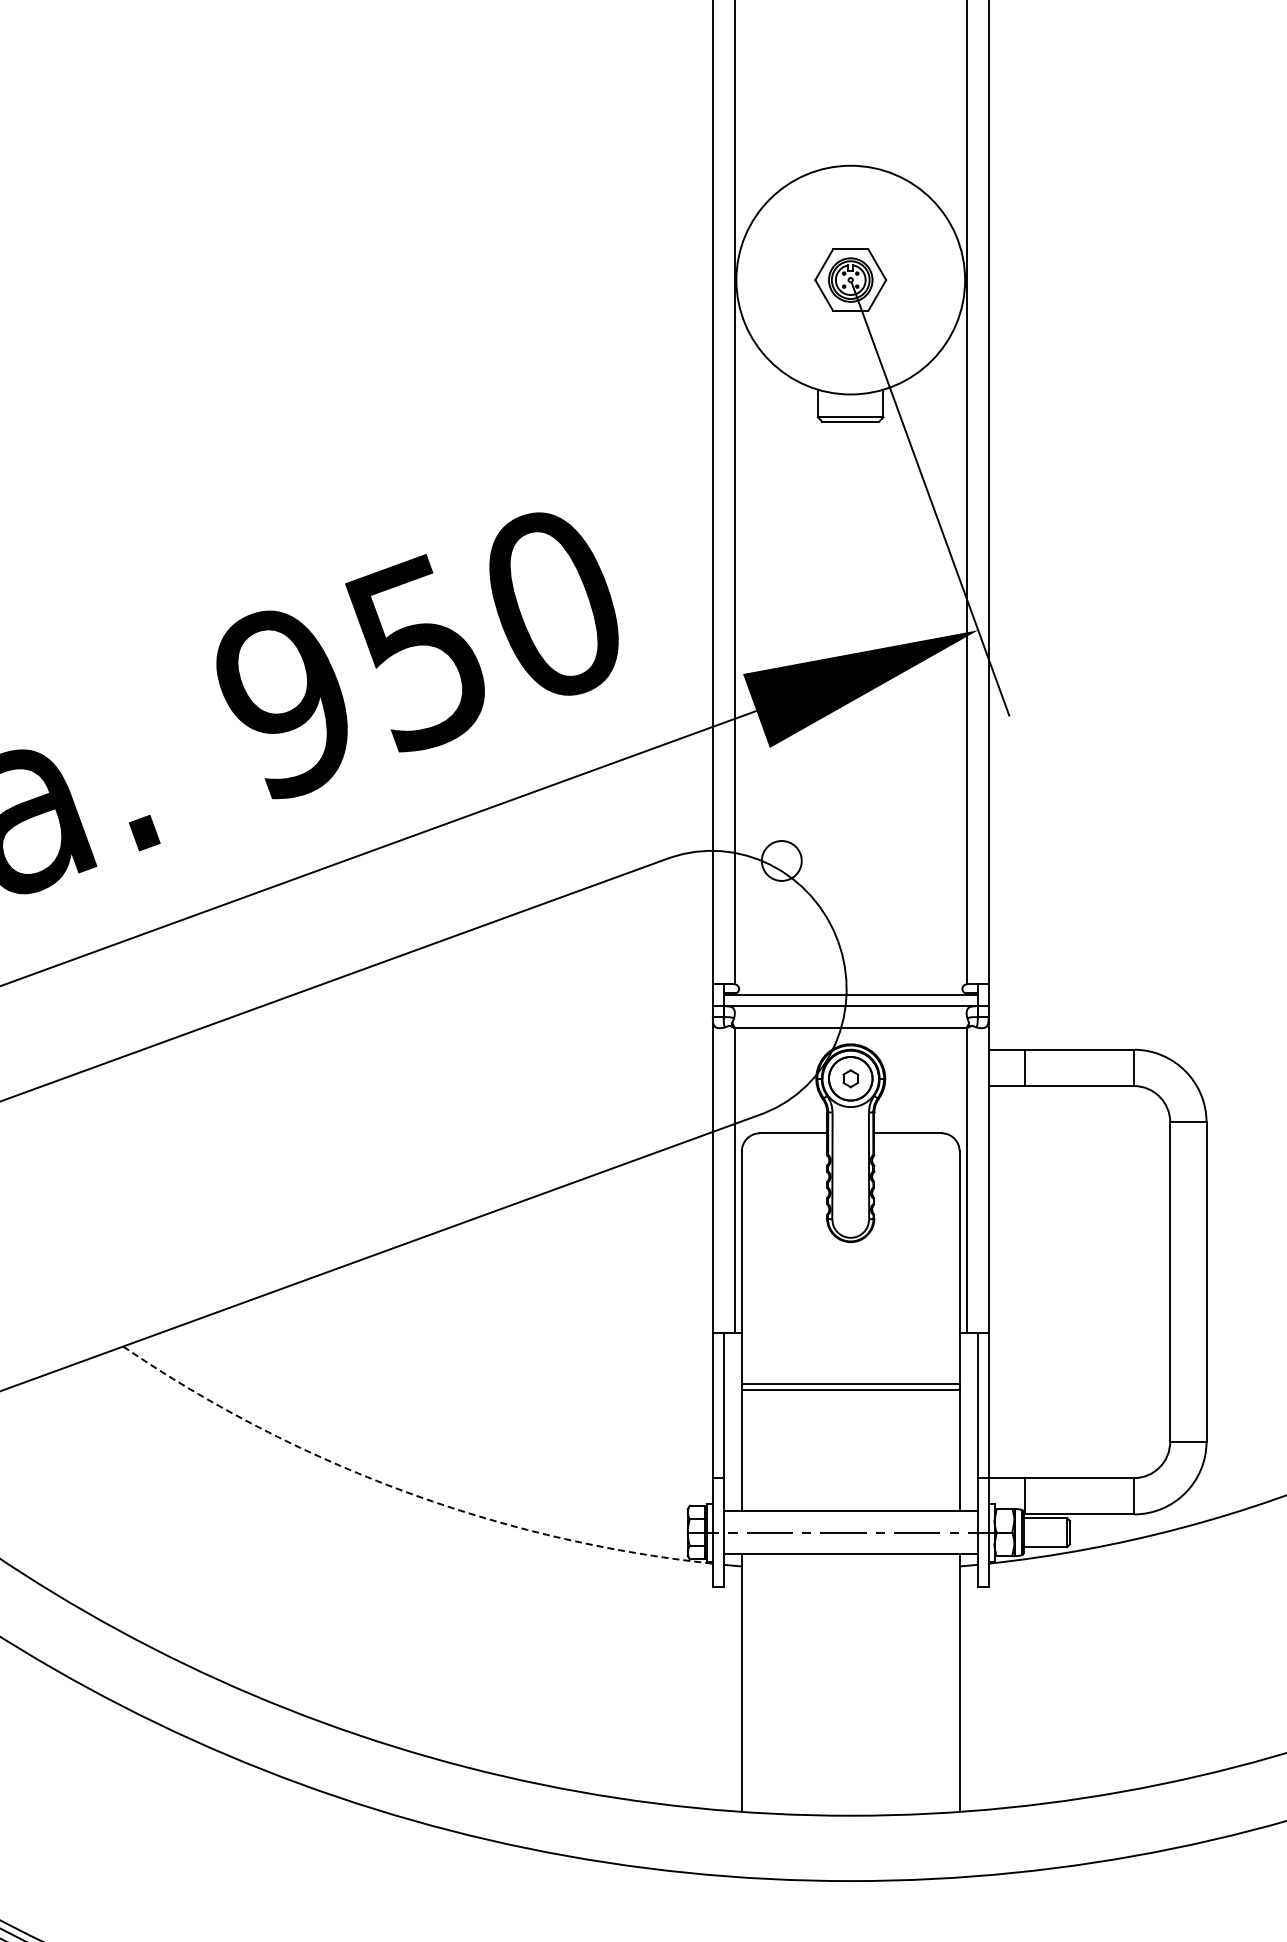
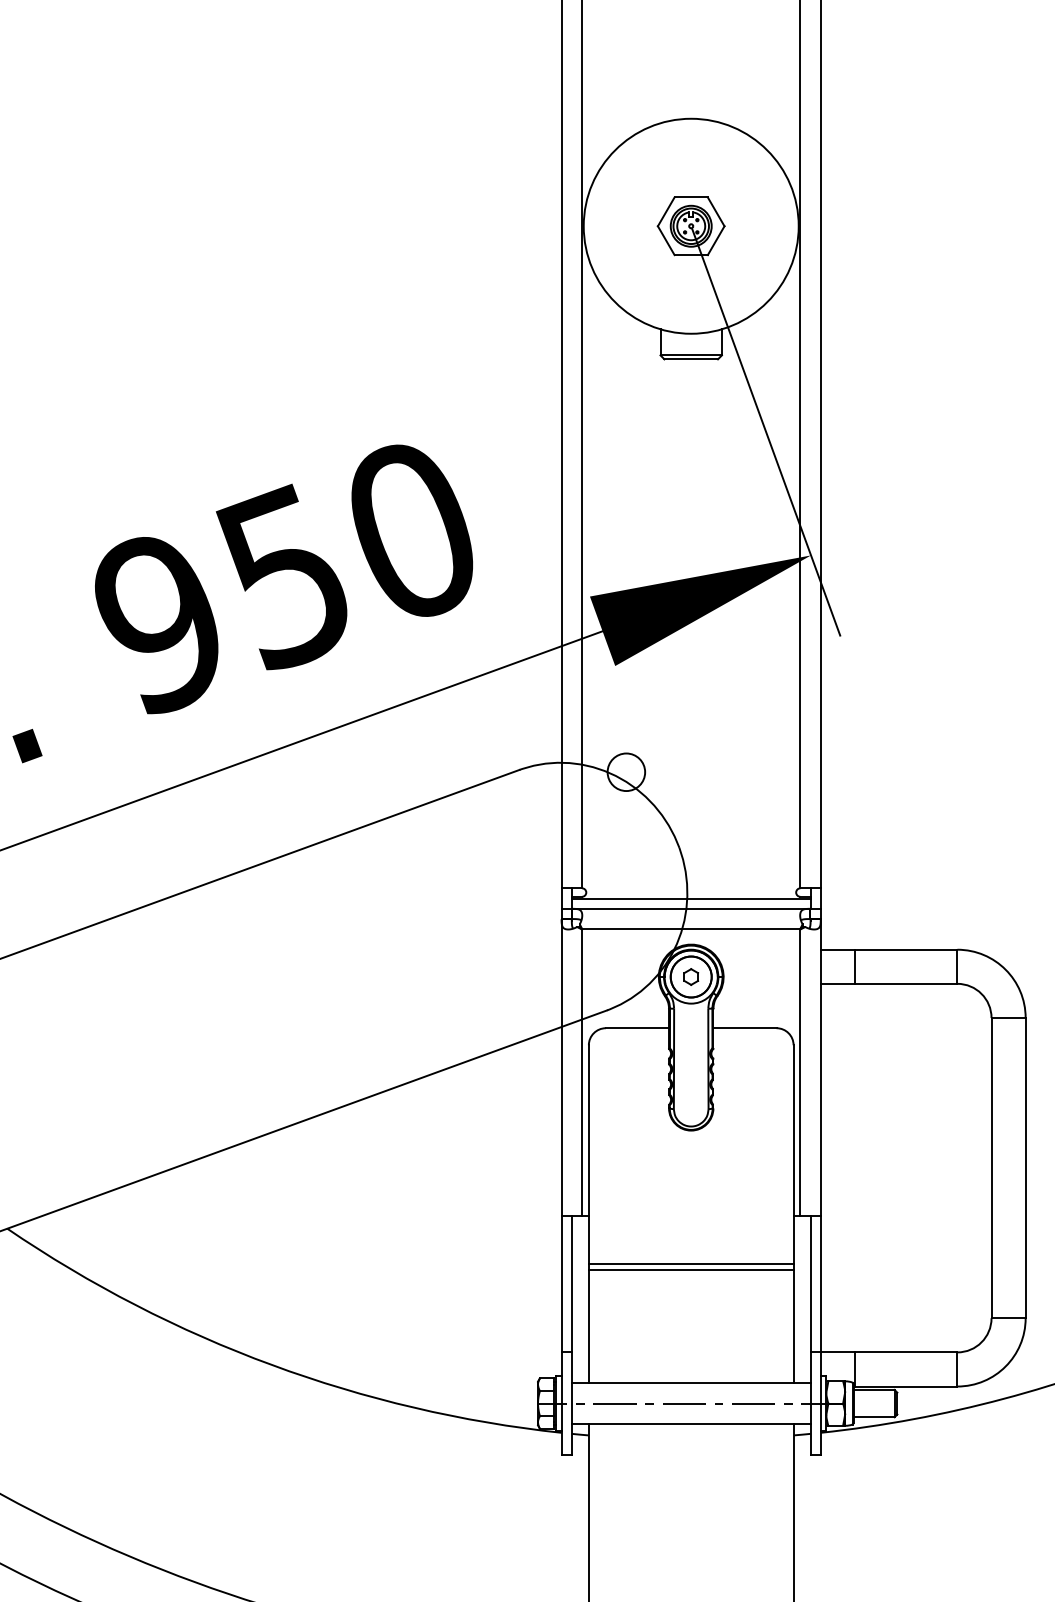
arc: (404, 1491) -> (271, 1364), dashed -> solid

